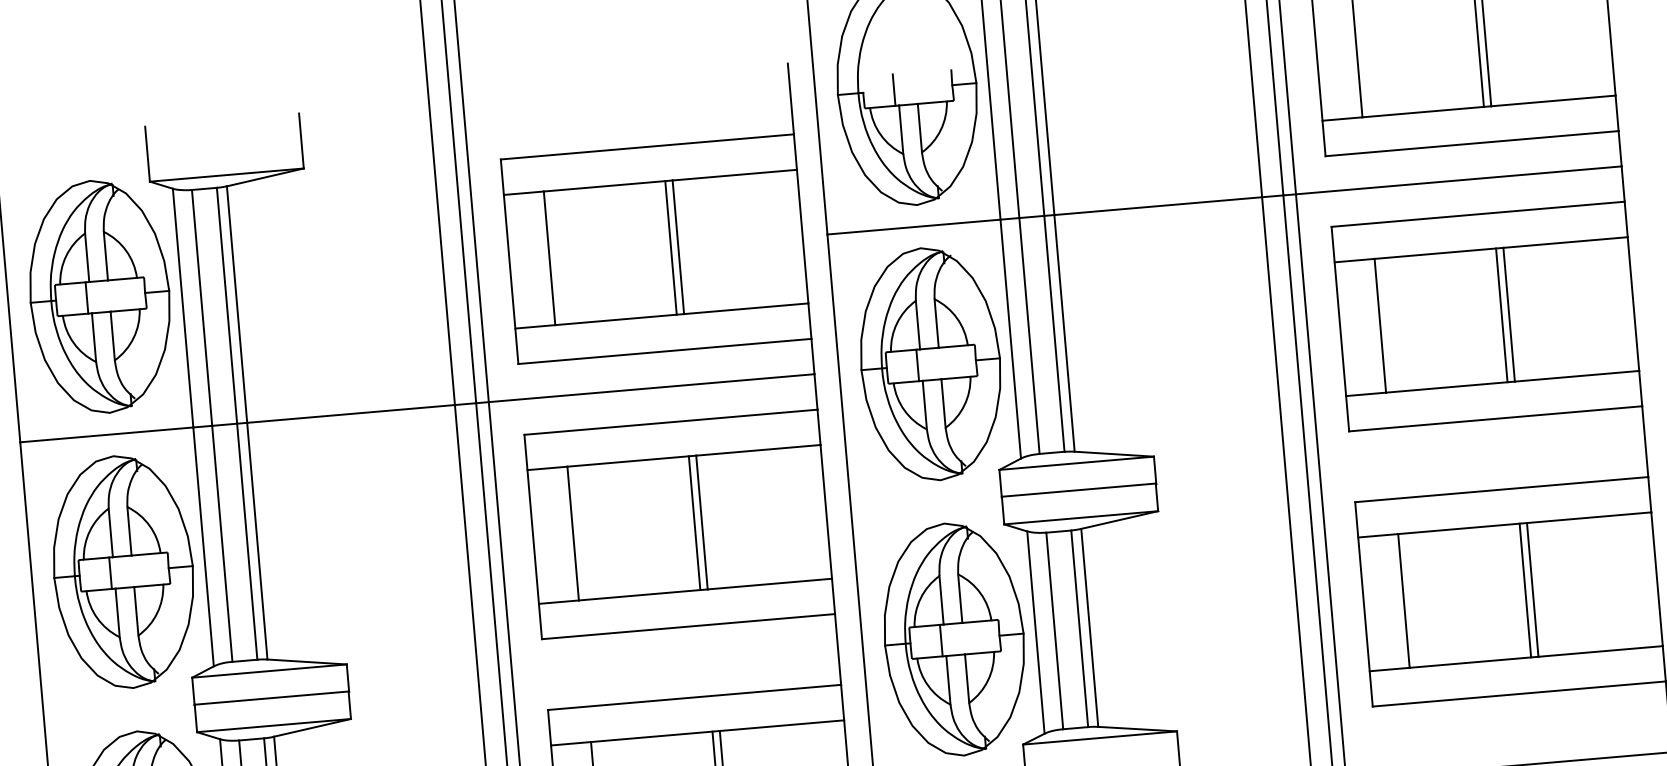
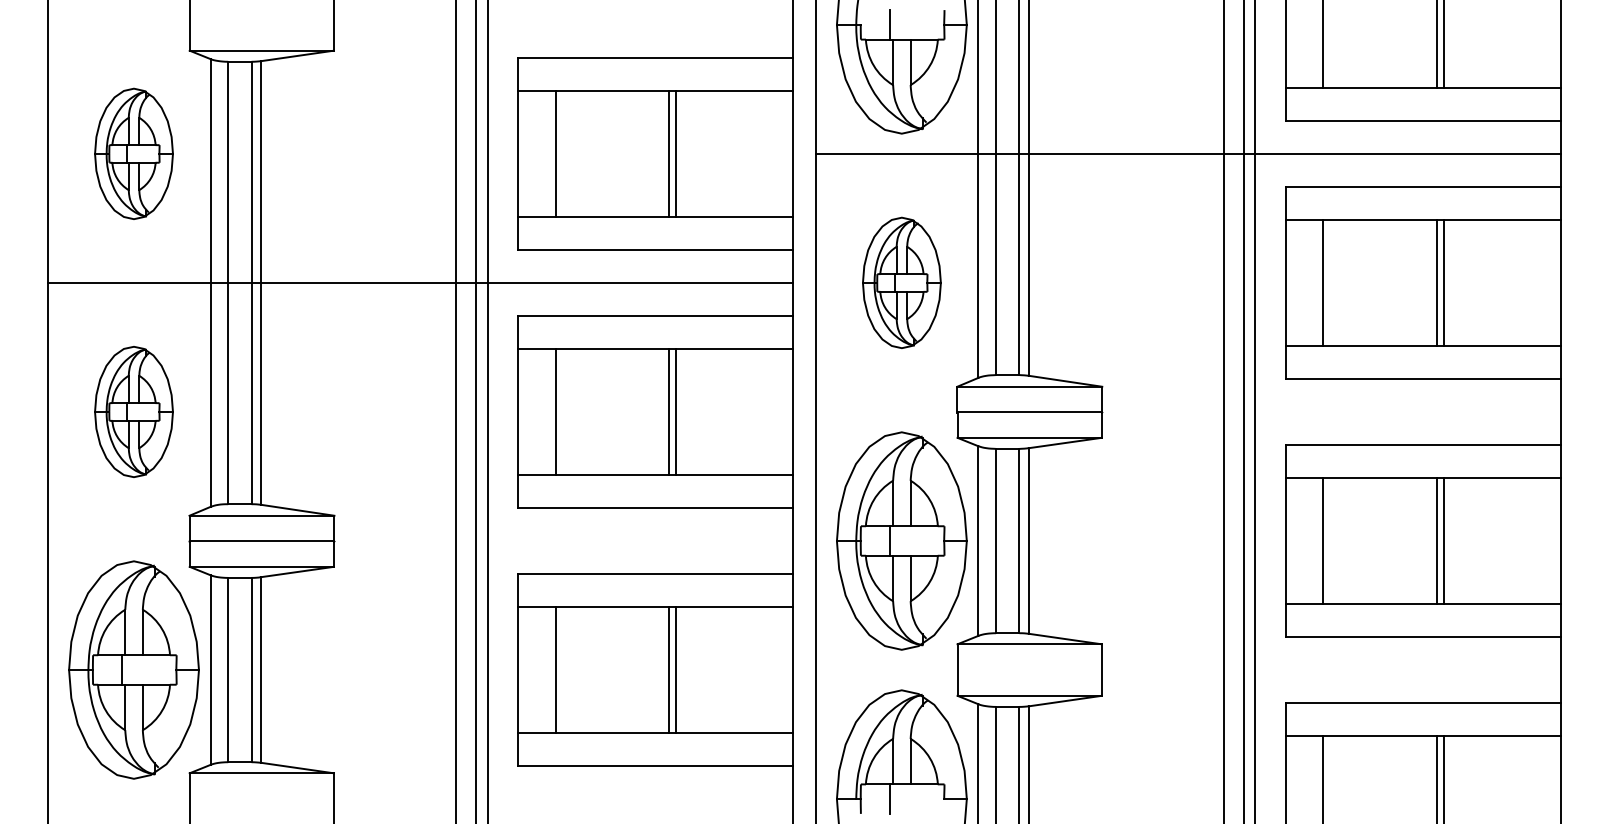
part: (99, 296) -> (133, 153), size x0.6
part: (930, 363) -> (901, 282), size x0.6
part: (122, 571) -> (133, 411), size x0.6

